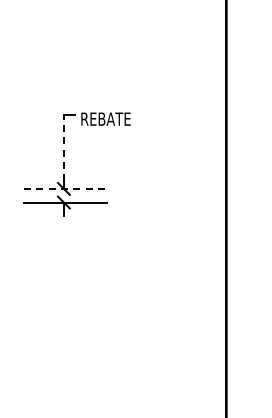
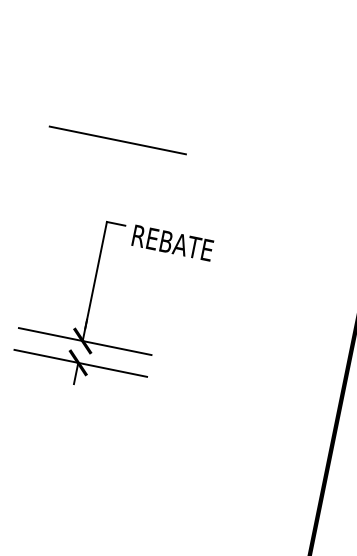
line: (60, 64) -> (117, 140), added
line: (63, 147) -> (95, 274), dashed -> solid
line: (65, 188) -> (85, 340), dashed -> solid

